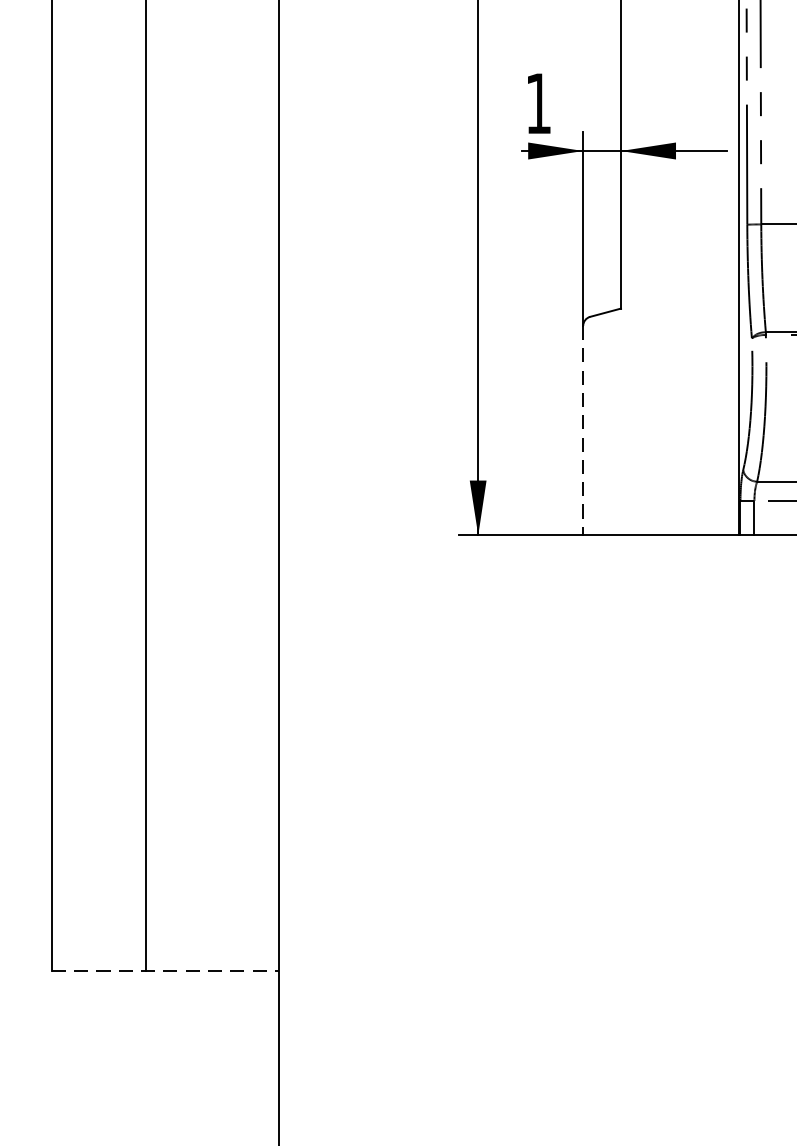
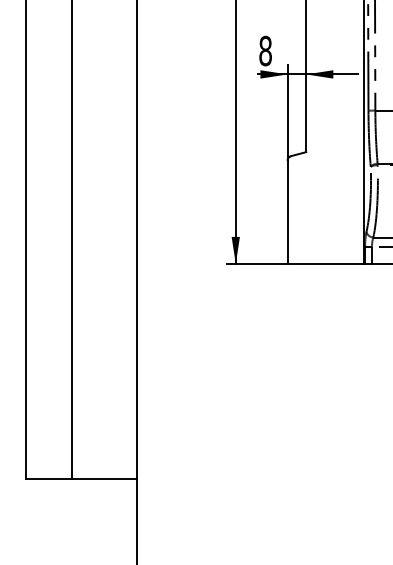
text: (538, 102) -> (265, 50), 1 -> 8
line: (583, 431) -> (287, 212), dashed -> solid
line: (165, 970) -> (81, 478), dashed -> solid

